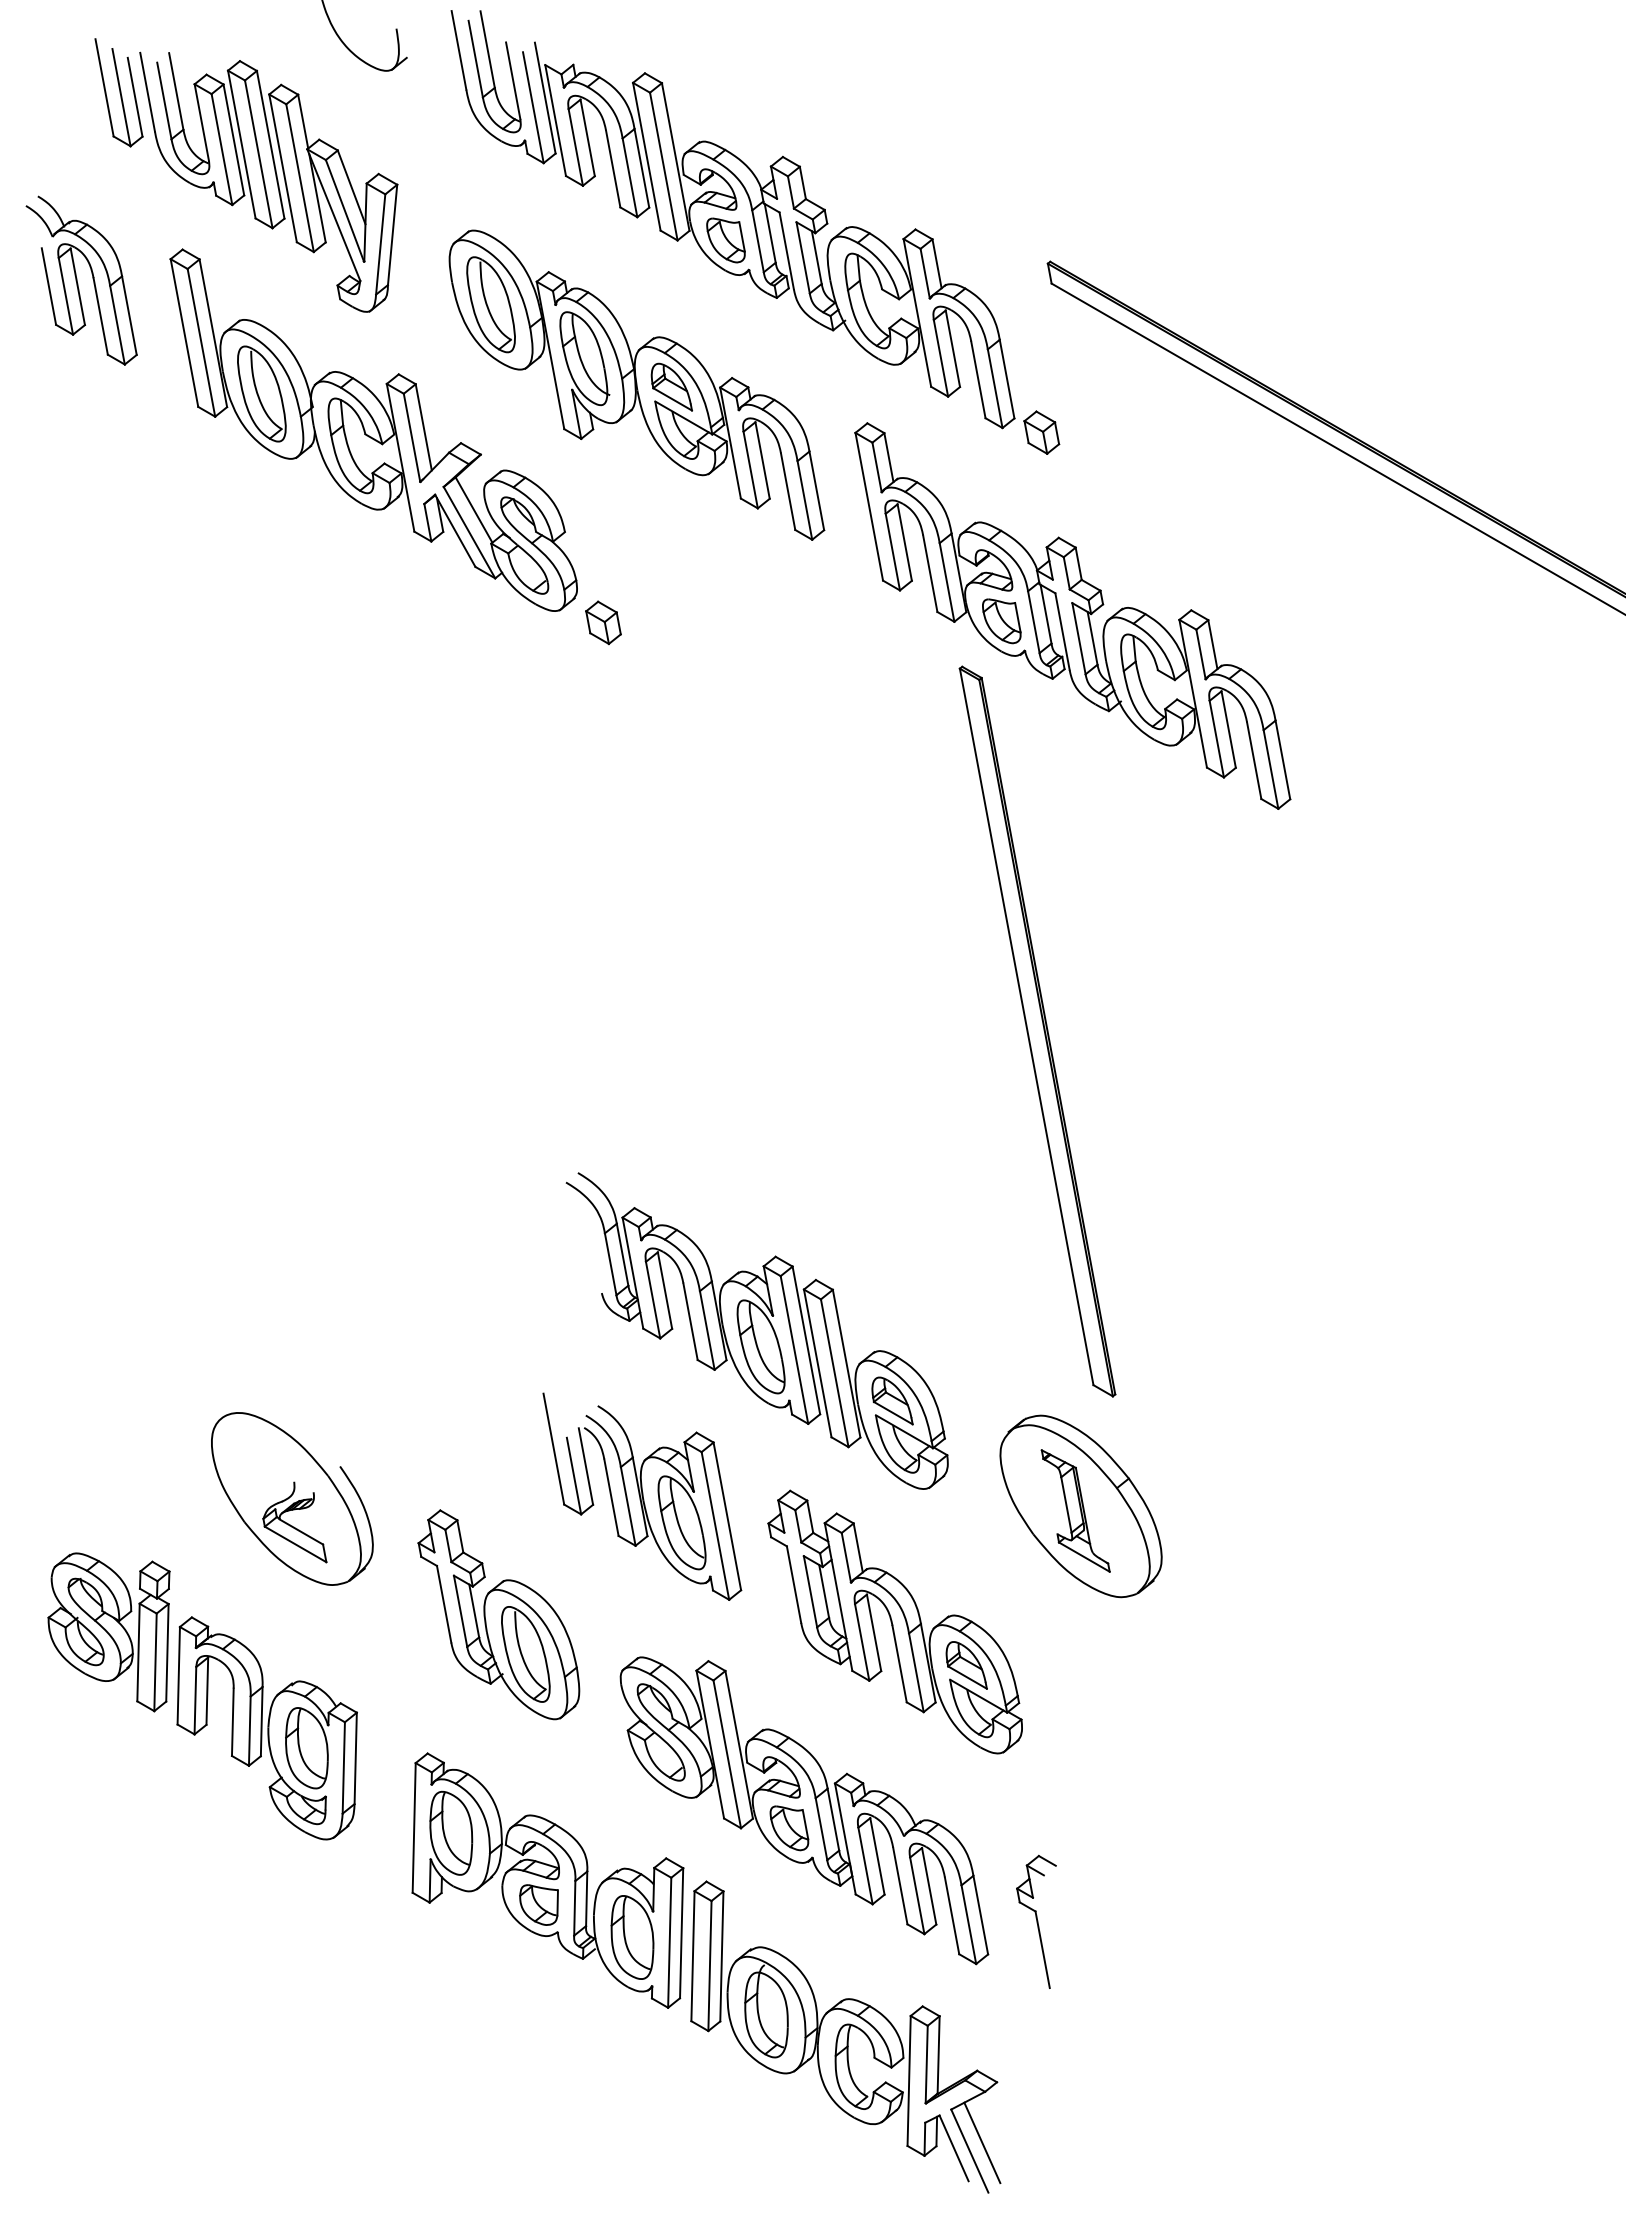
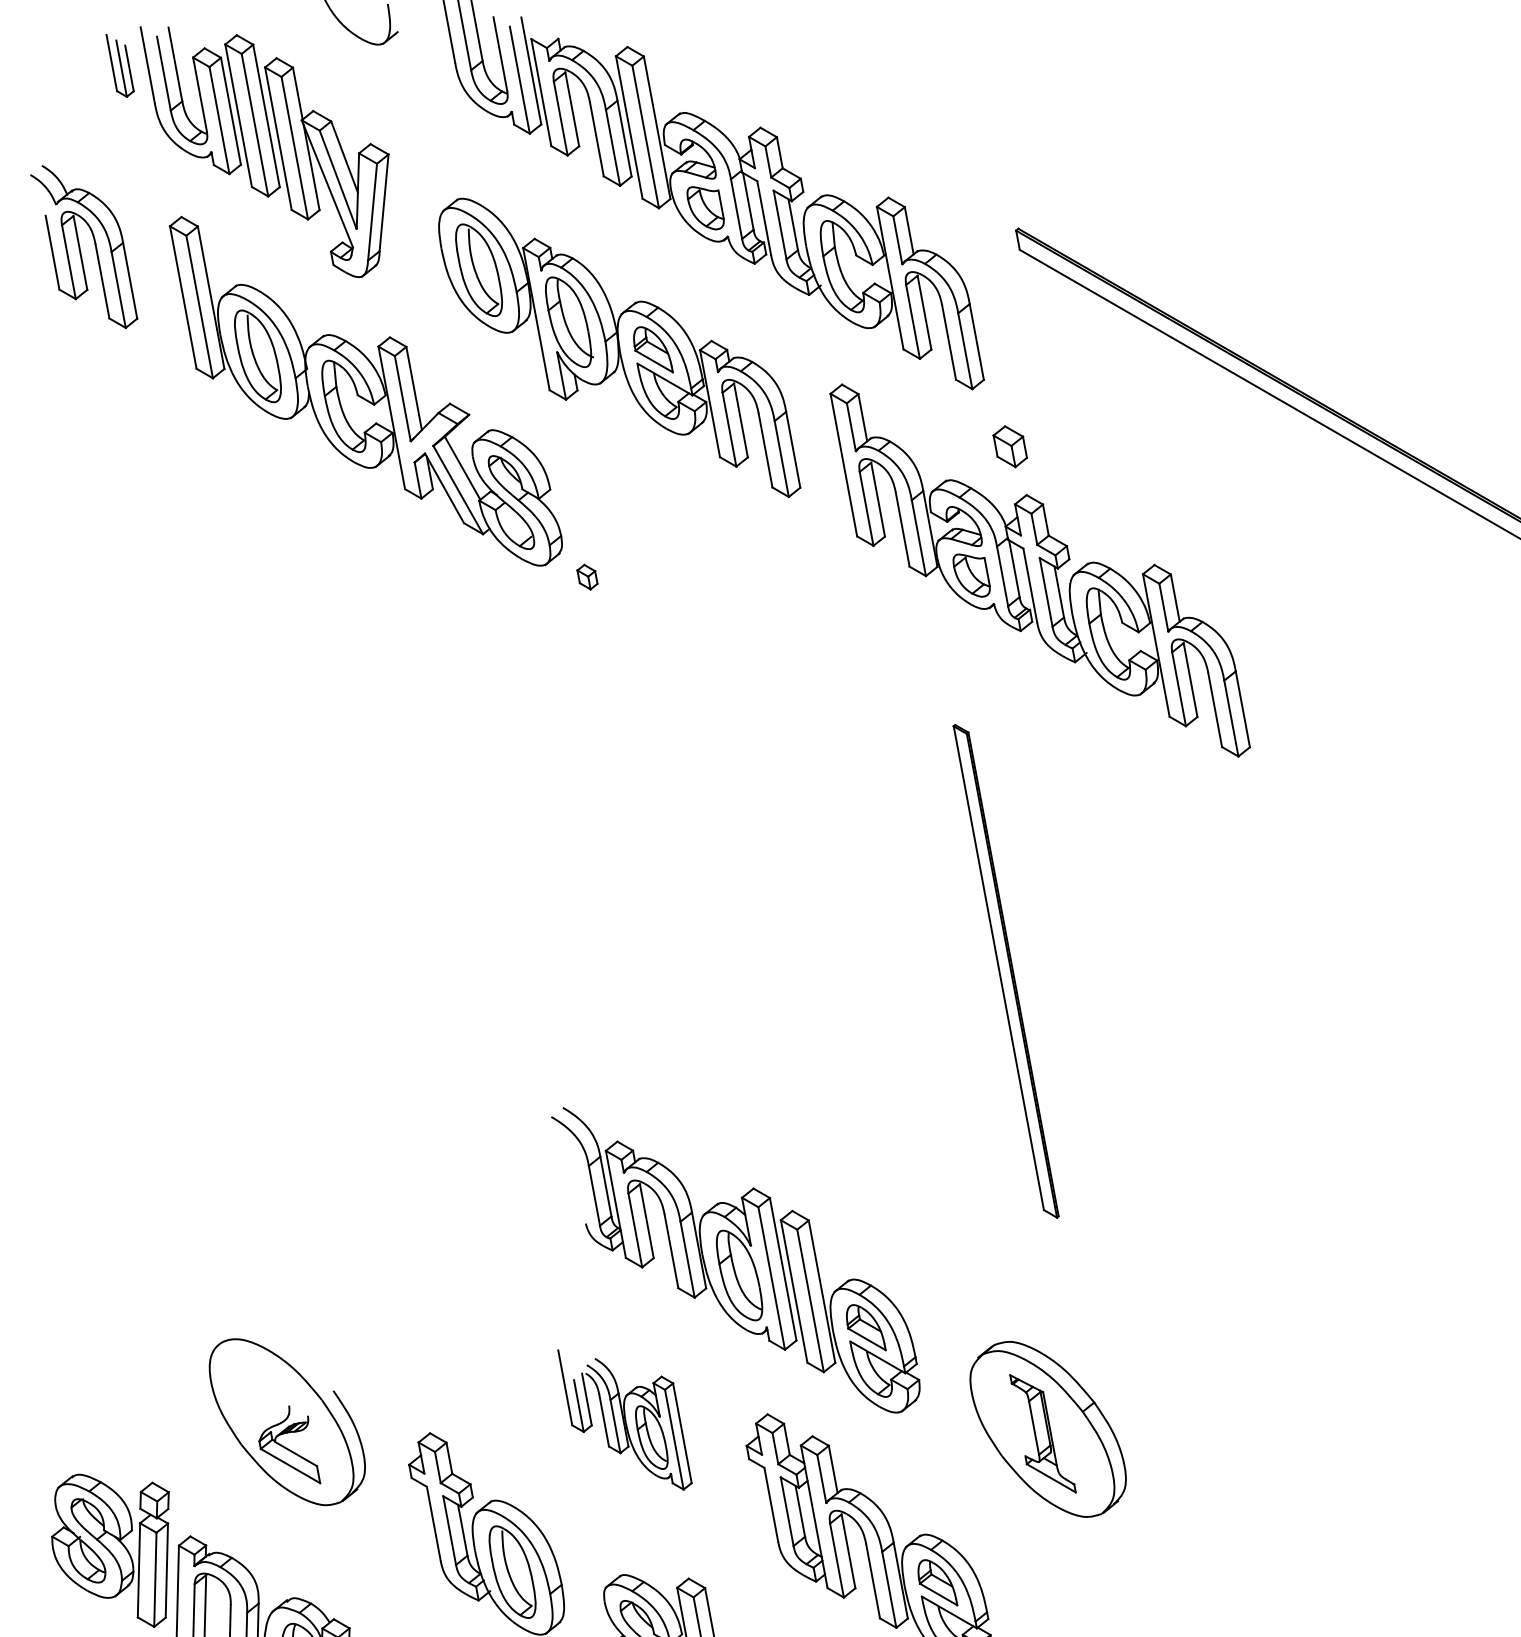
part: (118, 92) -> (119, 65), size x0.6
part: (1041, 432) -> (1009, 446), moved
part: (603, 622) -> (587, 576), size x0.6
part: (1037, 1031) -> (1006, 971), size x0.7
part: (642, 1496) -> (625, 1419), size x0.7

